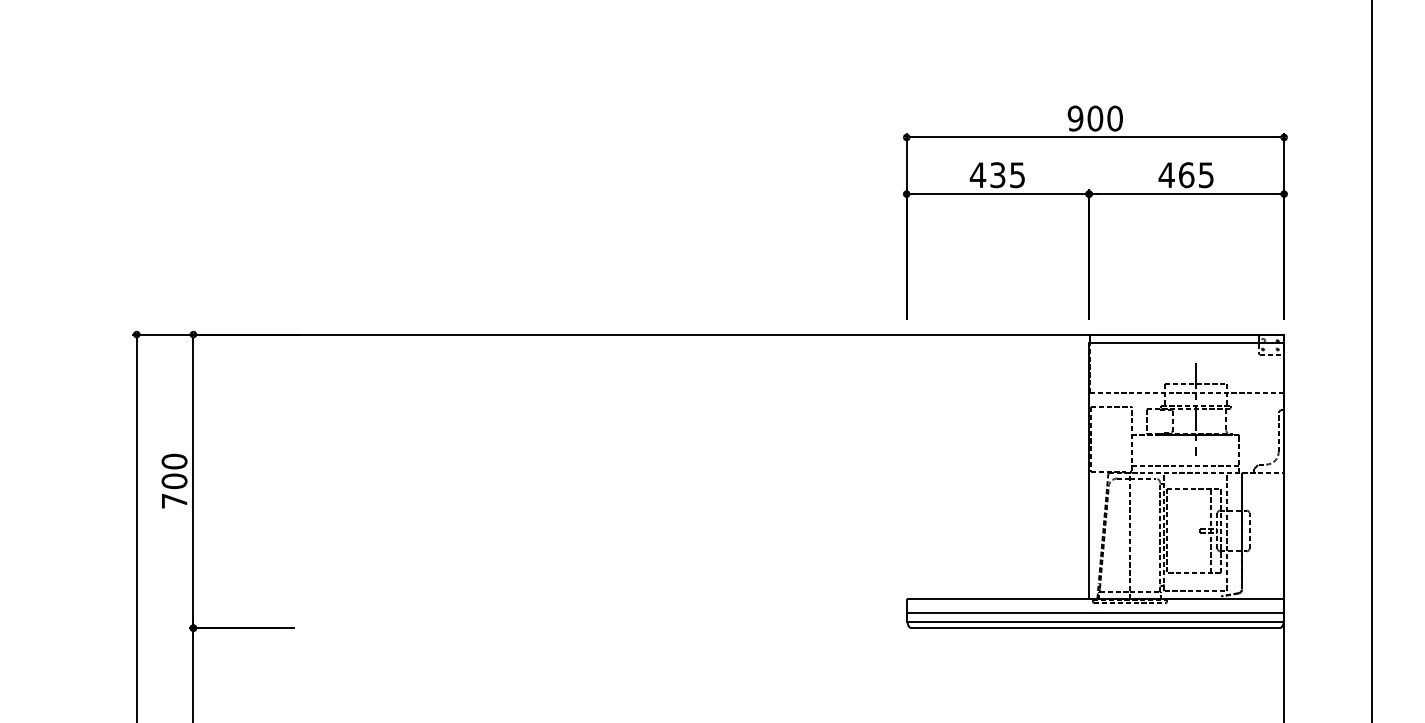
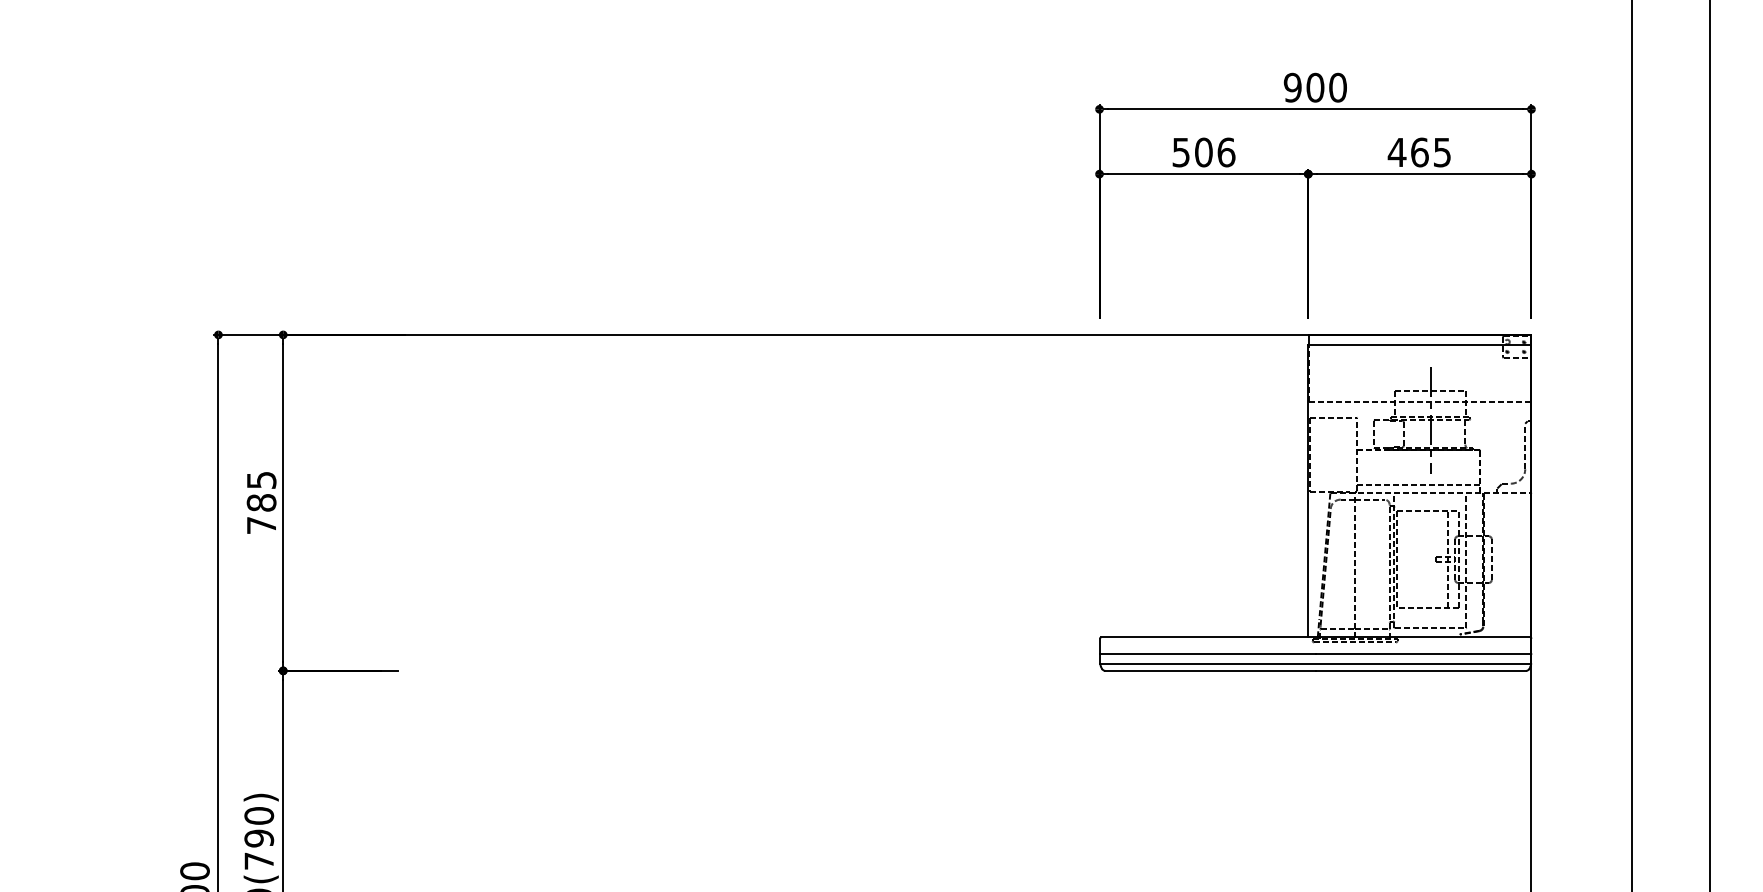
text: (997, 175) -> (1203, 152), 435 -> 506
text: (174, 471) -> (261, 491), 700 -> 785

